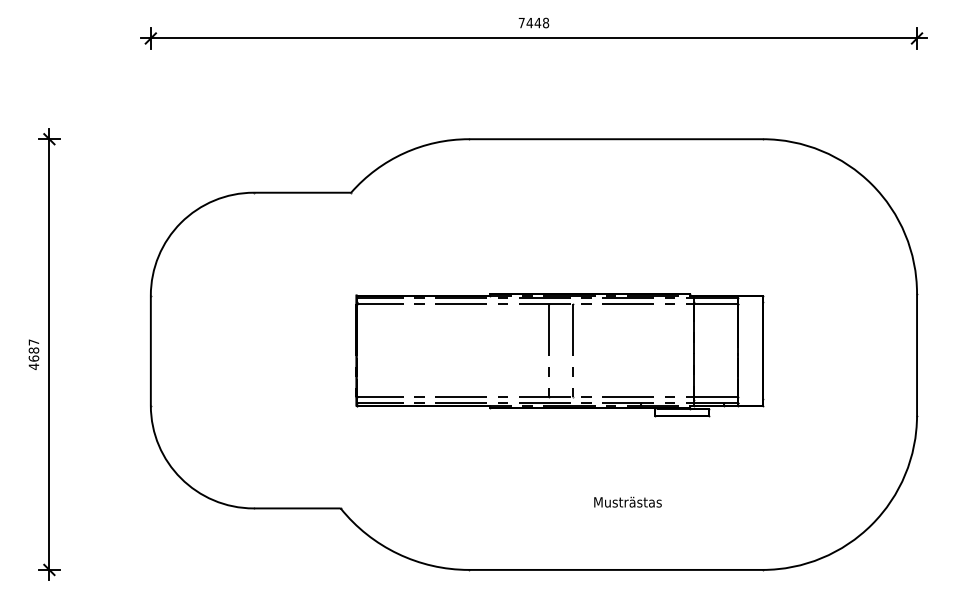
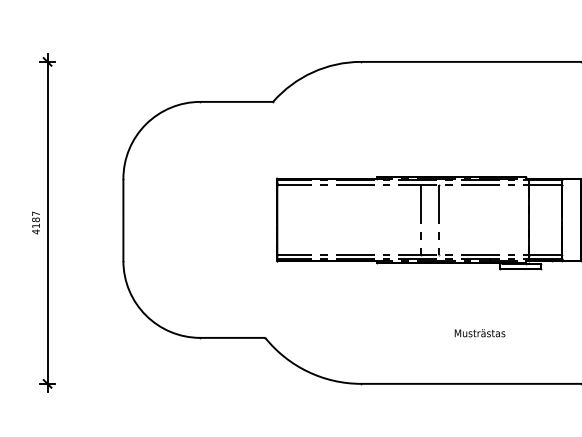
text: (33, 358) -> (35, 225), 4687 -> 4187

